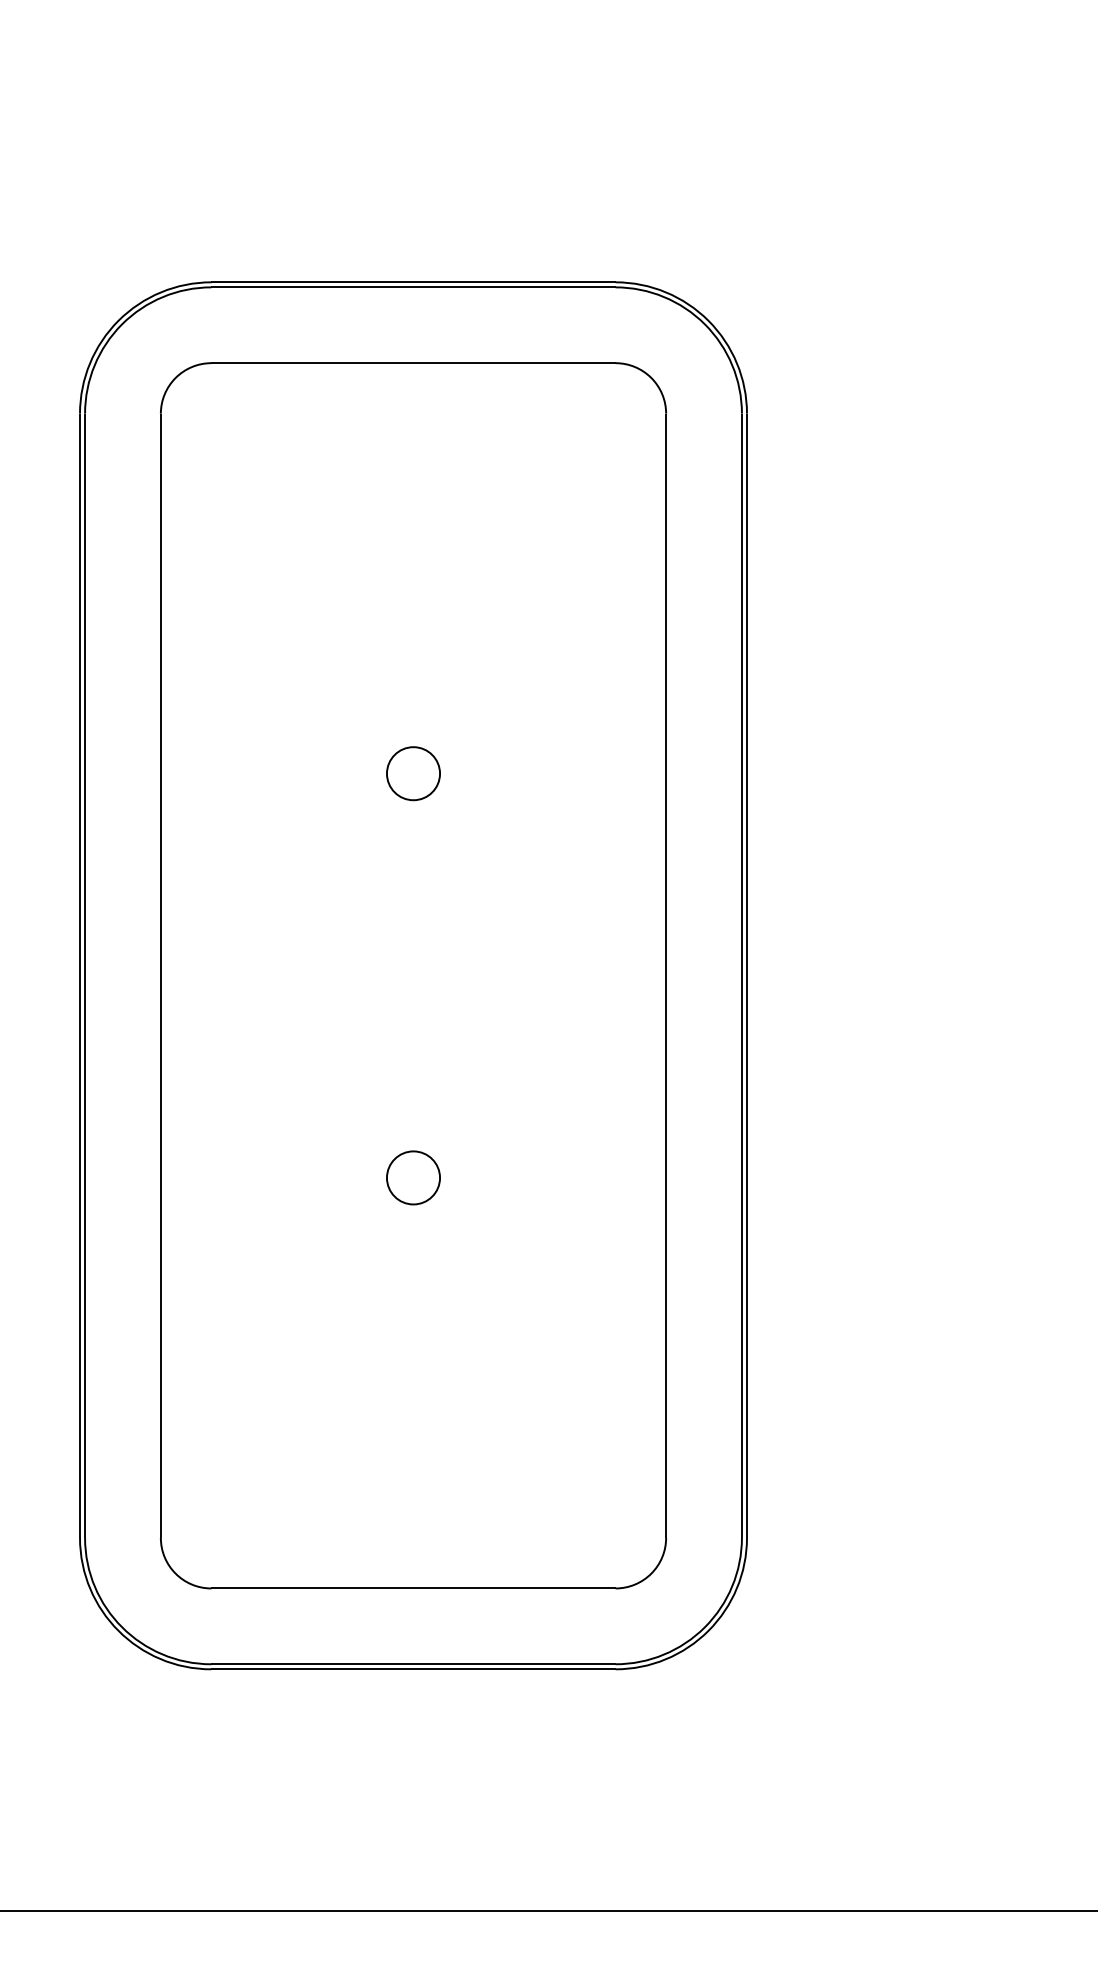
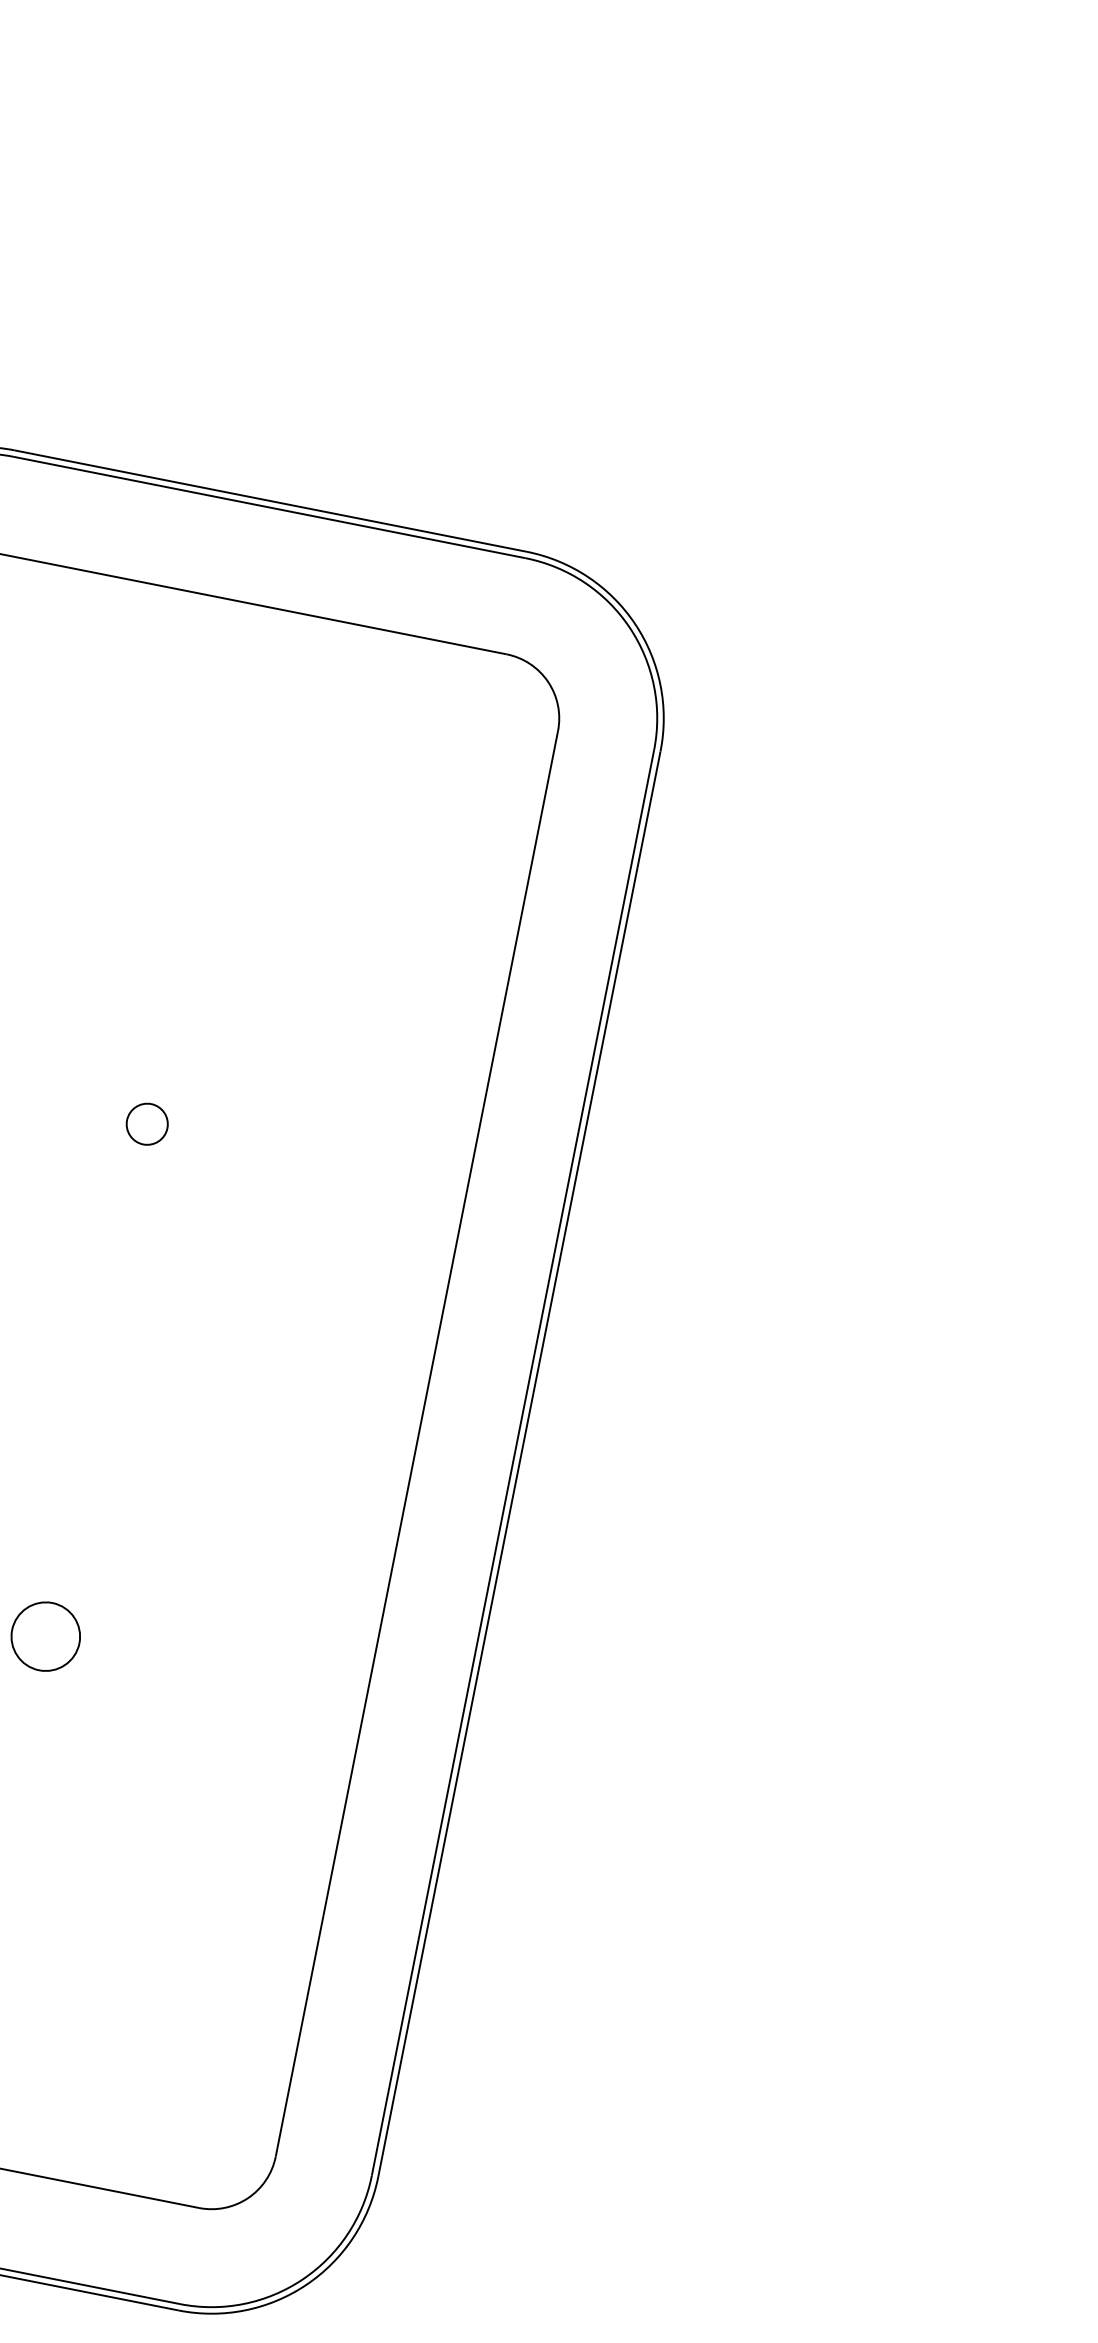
part: (413, 773) -> (147, 1123), size x0.6

